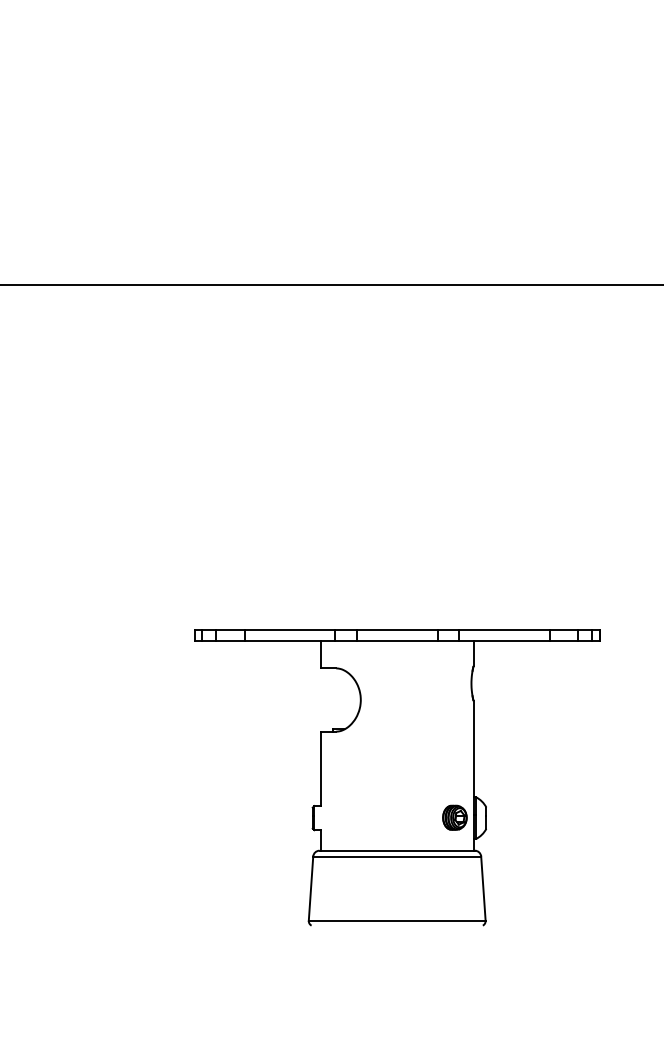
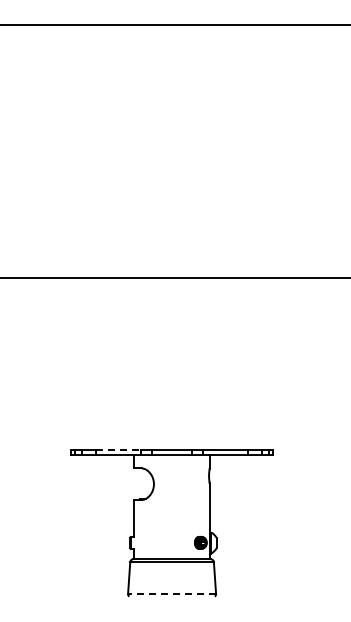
line: (291, 630) -> (119, 449), solid -> dashed
line: (396, 921) -> (171, 594), solid -> dashed

